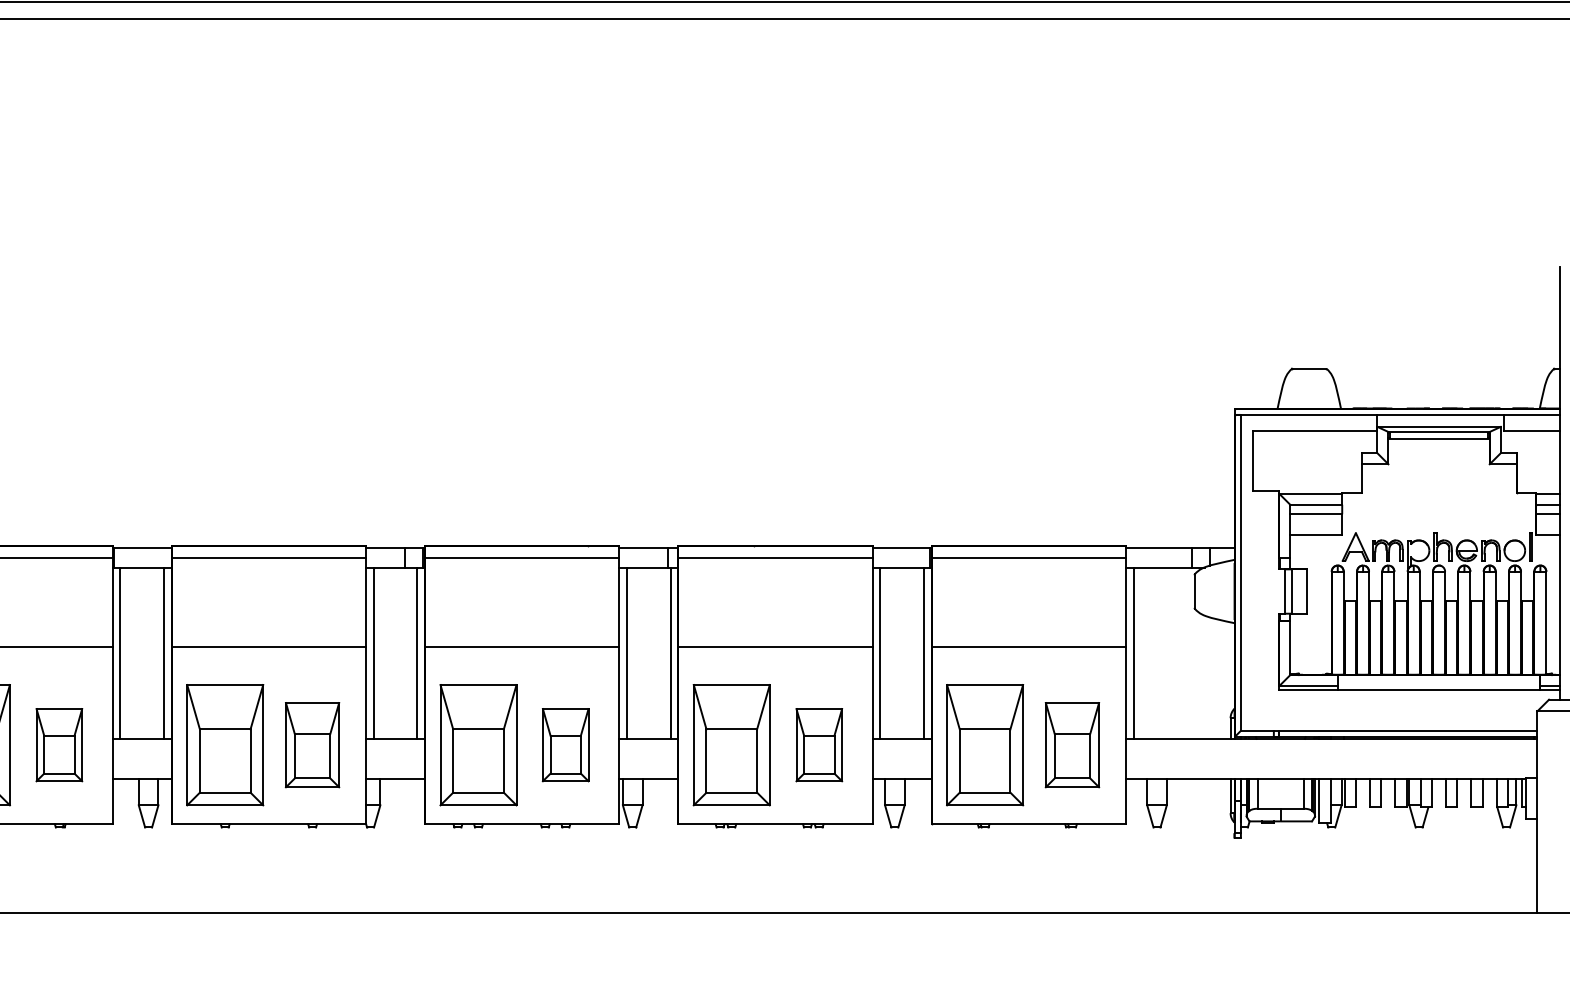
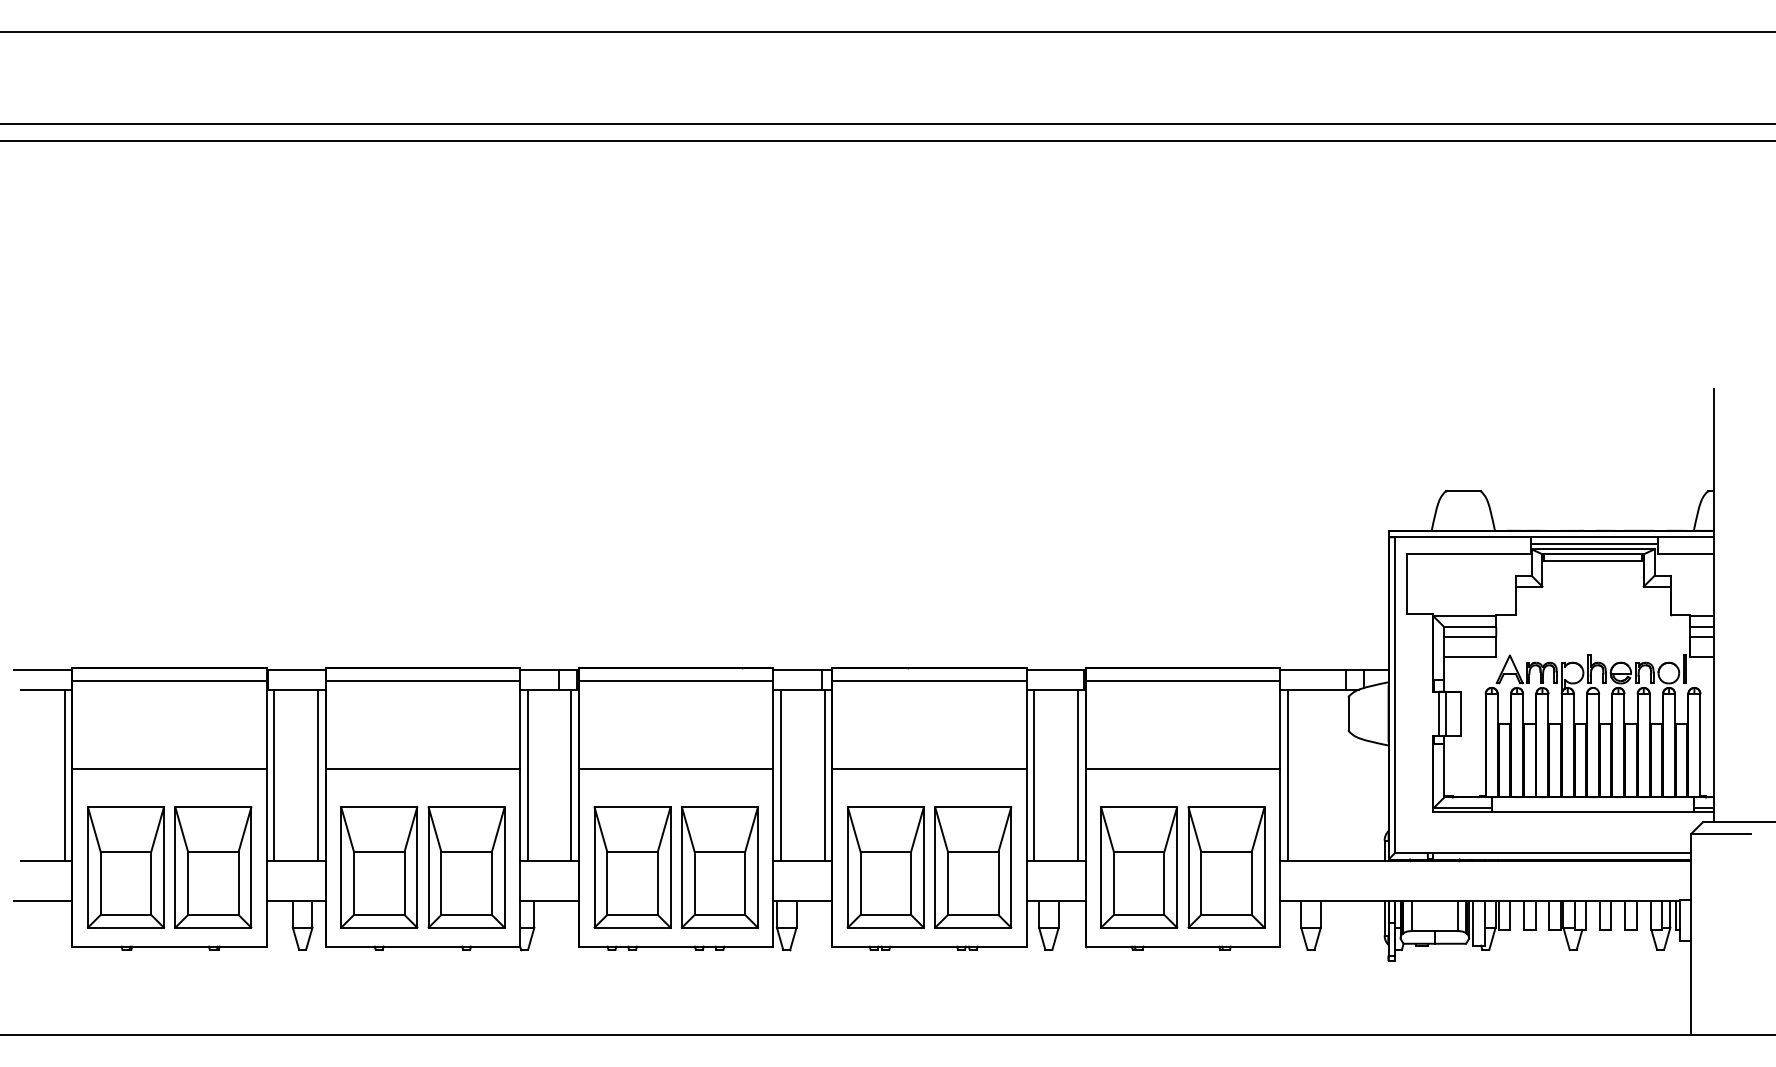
line: (1440, 421) -> (1594, 543), added
part: (59, 745) -> (213, 867), size x1.67
part: (312, 745) -> (466, 867), size x1.43
part: (565, 745) -> (719, 867), size x1.67
part: (819, 745) -> (973, 867), size x1.67
part: (1072, 745) -> (1226, 867), size x1.43

